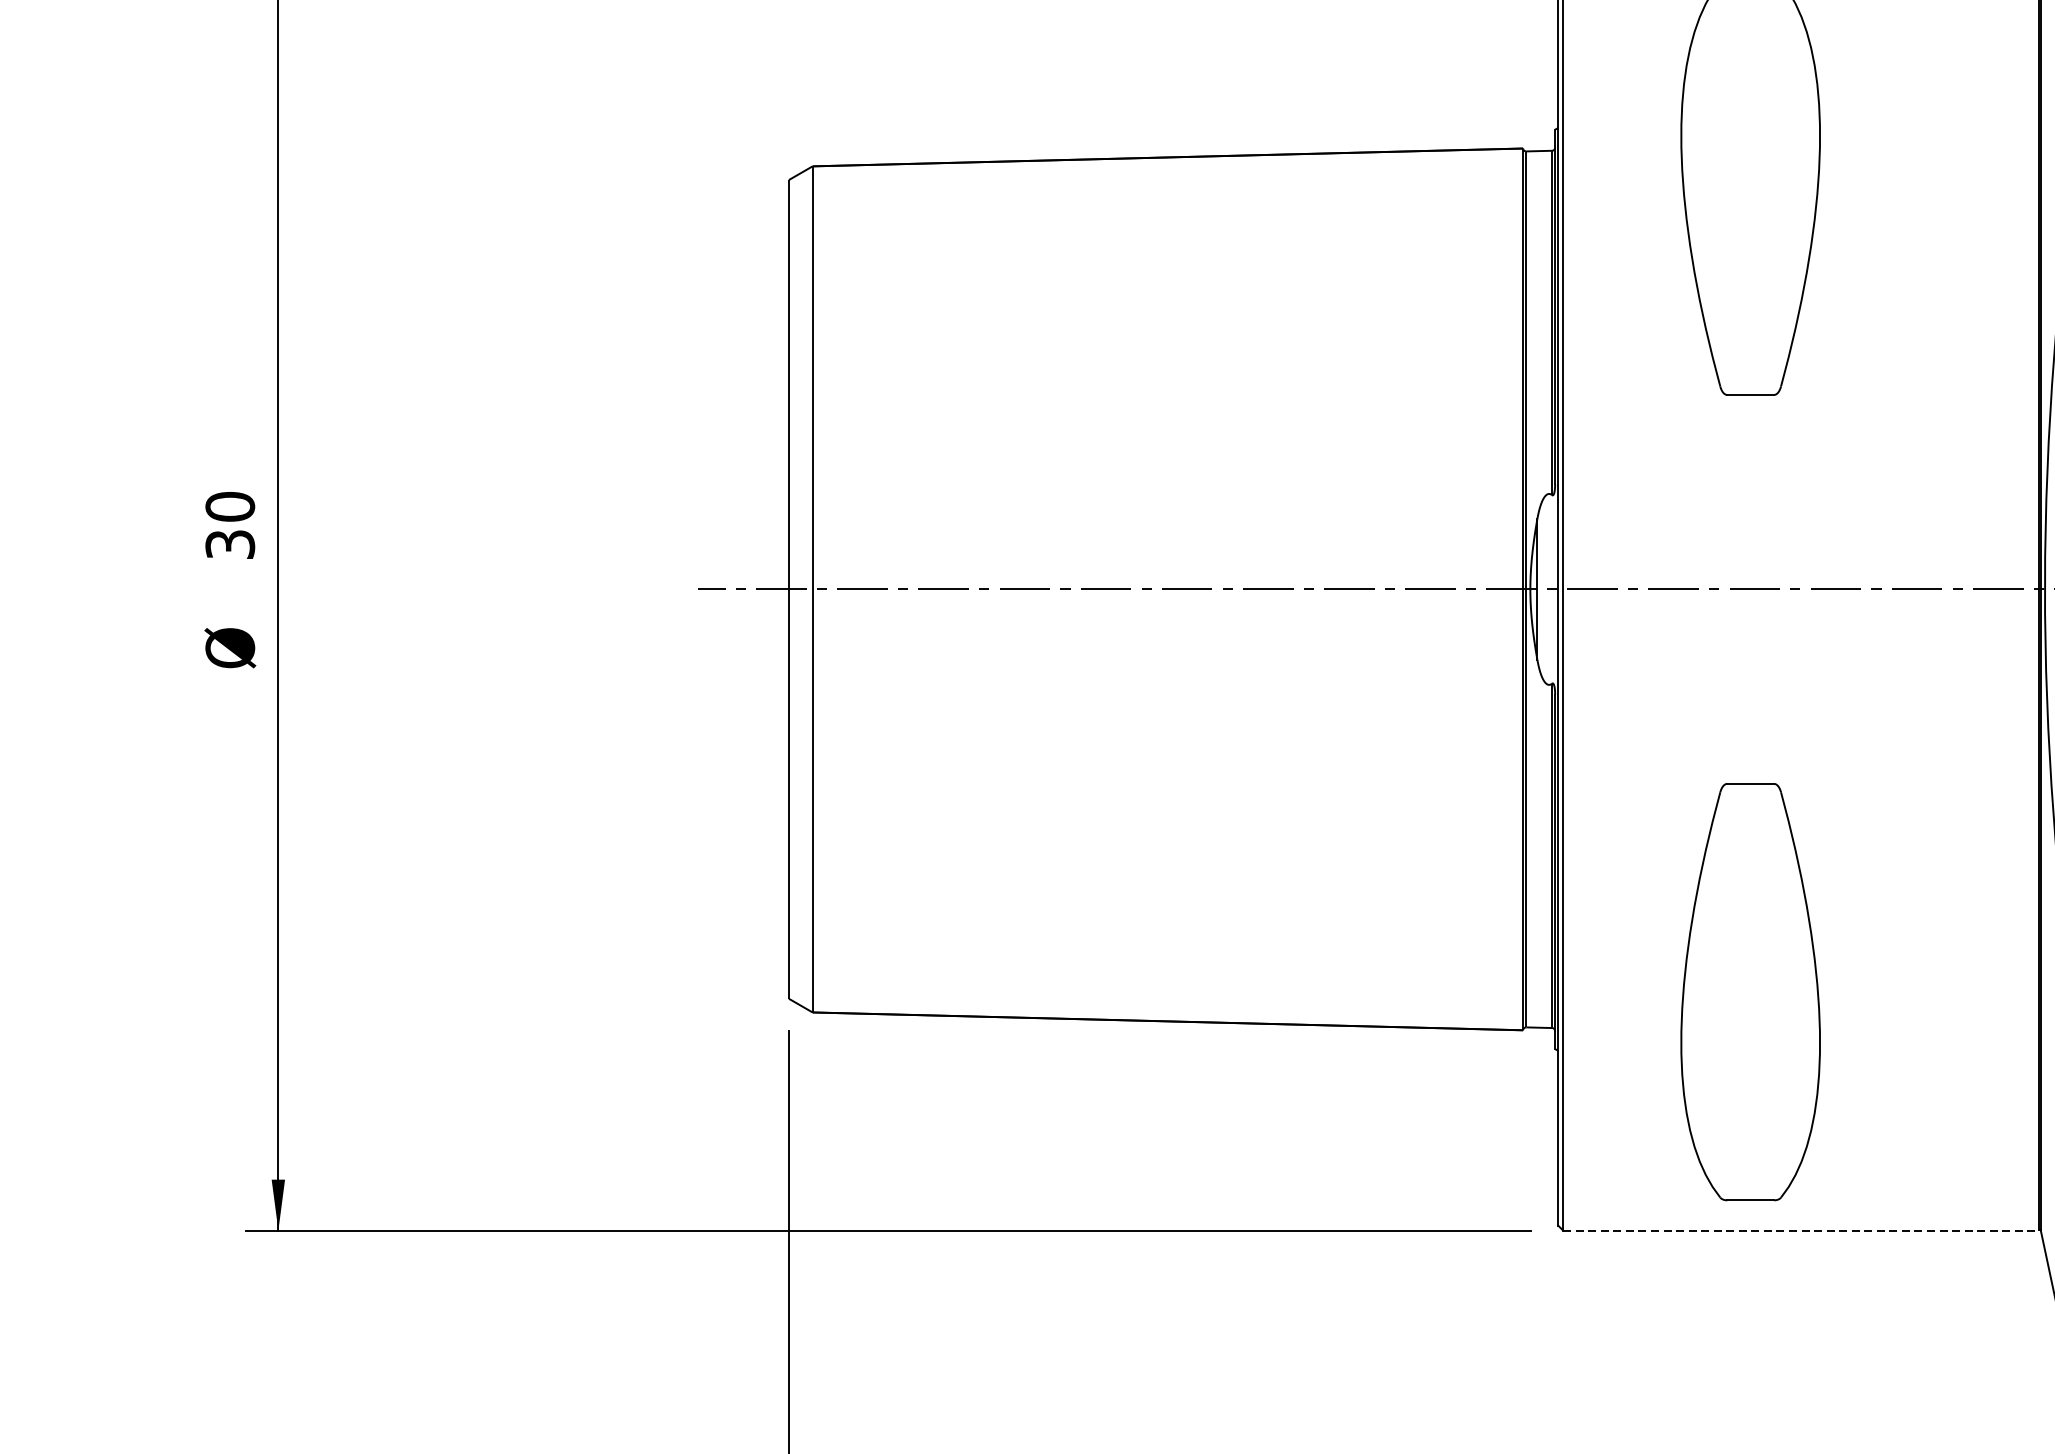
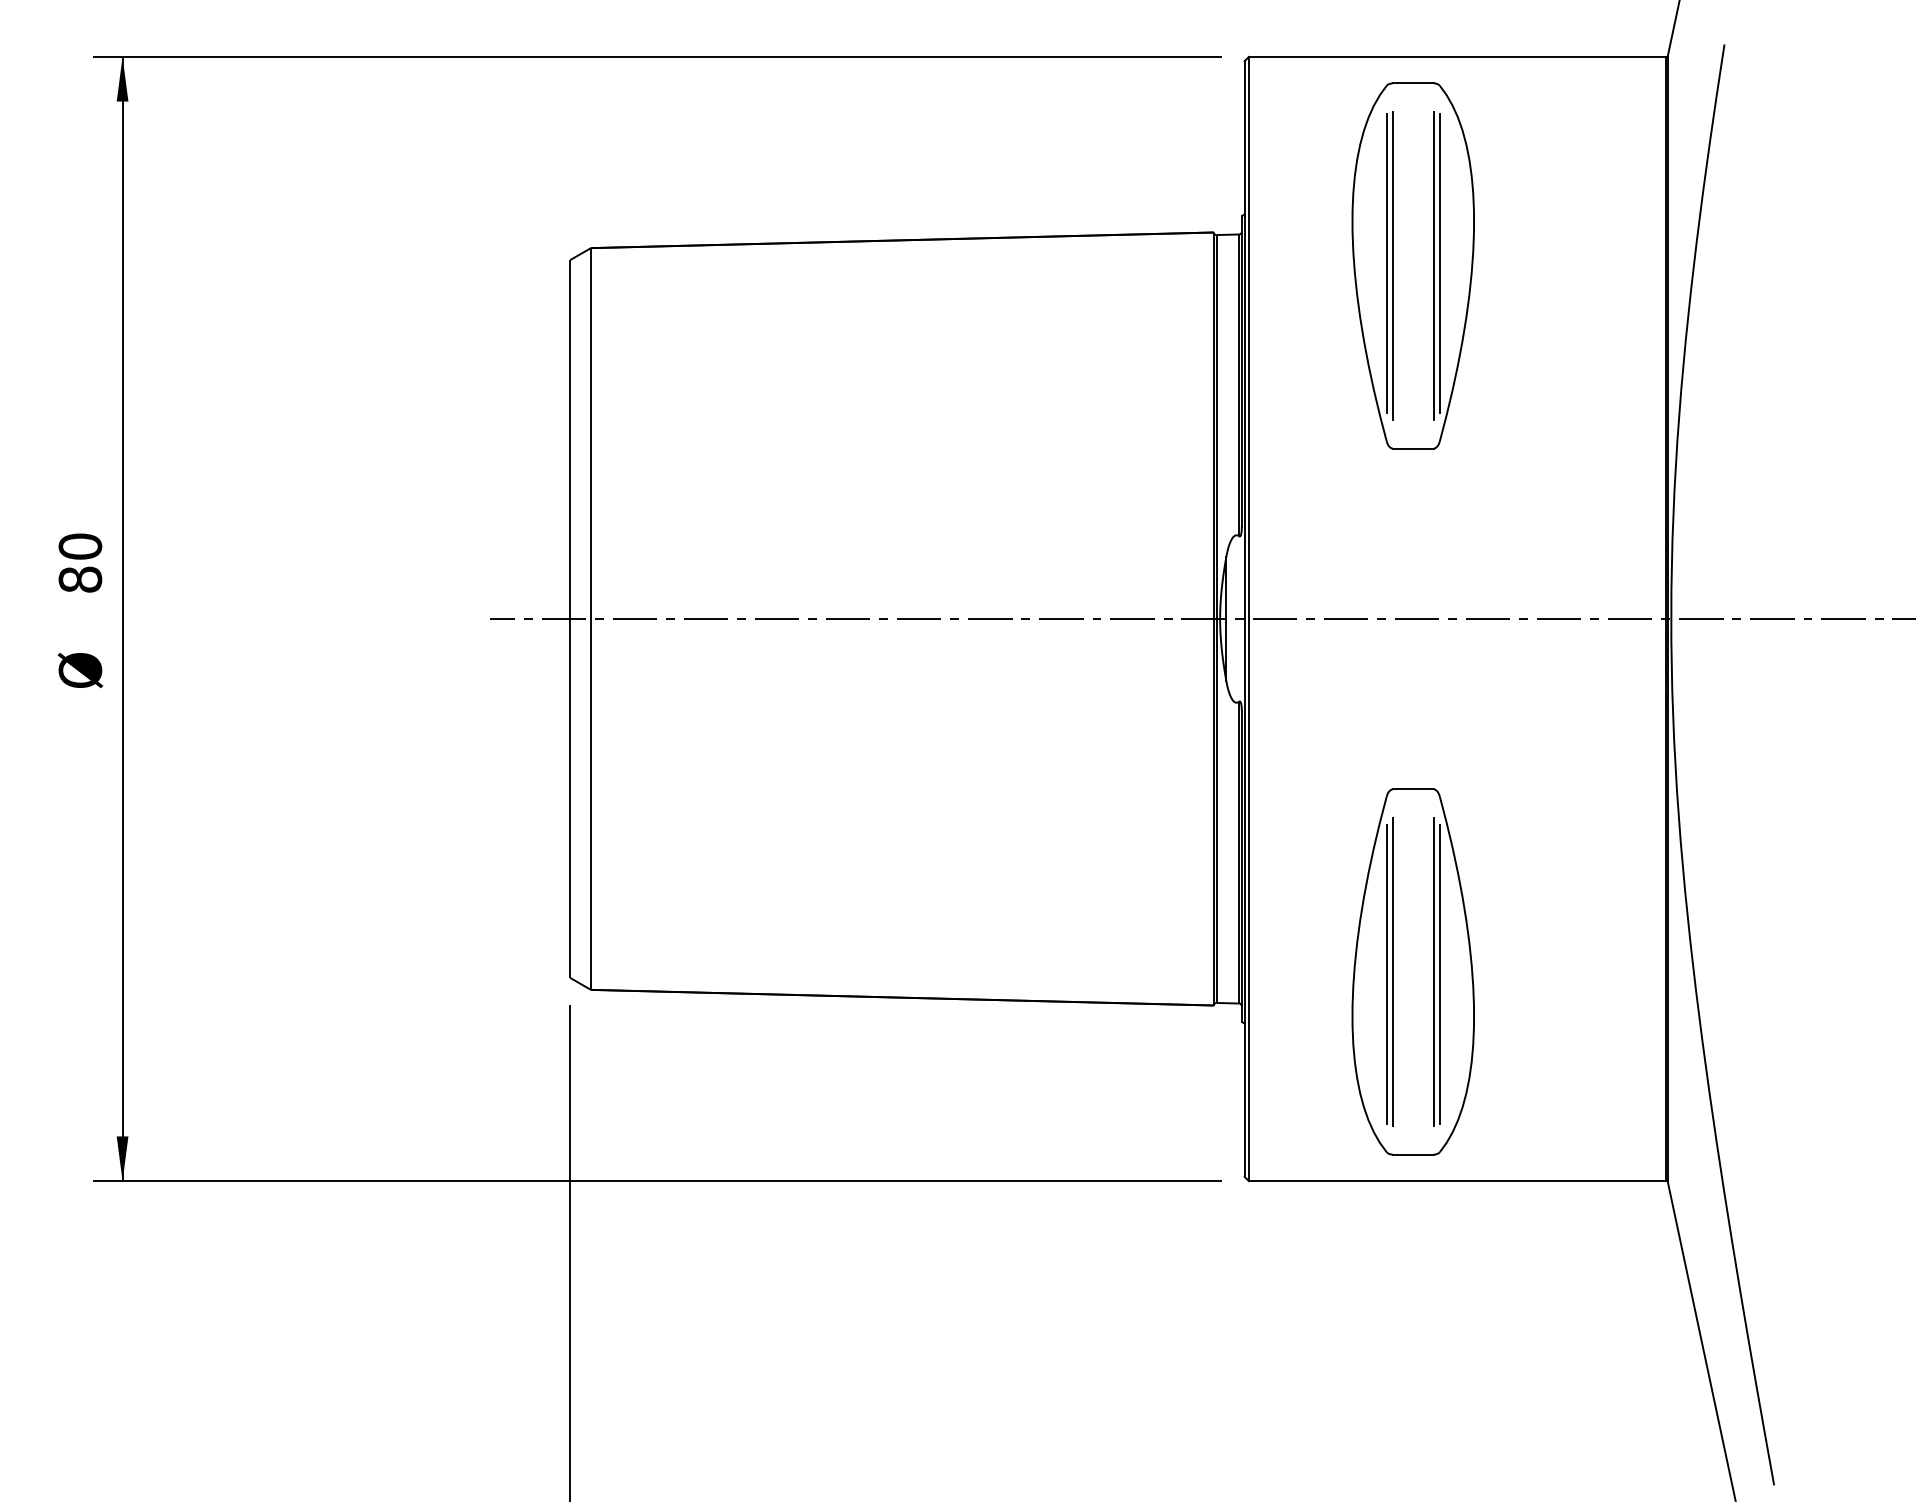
line: (1720, 183) -> (1386, 263), added
line: (1780, 183) -> (1439, 263), added
line: (1726, 186) -> (1392, 265), added
line: (1773, 186) -> (1433, 265), added
text: (230, 544) -> (80, 579), 30 -> 80
line: (1726, 991) -> (1392, 971), added
line: (1773, 991) -> (1433, 971), added
line: (1720, 994) -> (1386, 974), added
line: (1780, 994) -> (1439, 974), added
line: (1801, 1231) -> (1457, 1181), dashed -> solid

